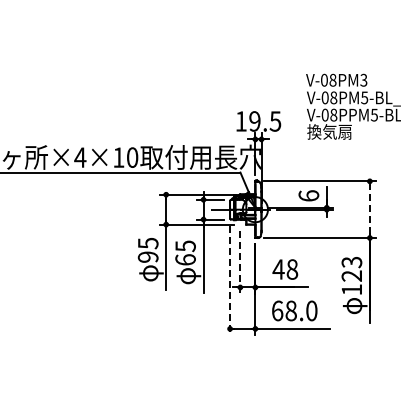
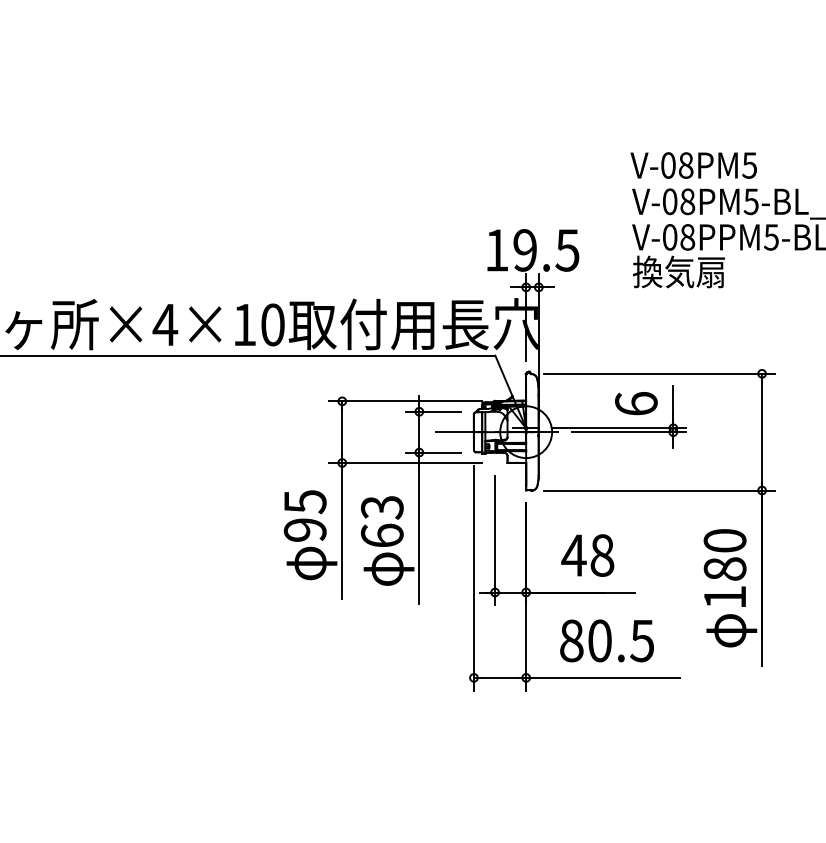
text: (363, 79) -> (748, 163), V-08PM3 -> V-08PM5
line: (369, 209) -> (761, 431), dashed -> solid
text: (185, 245) -> (382, 506), 65 -> 63
line: (240, 262) -> (495, 541), dashed -> solid
text: (351, 268) -> (724, 553), 123 -> 180
line: (230, 280) -> (474, 578), dashed -> solid
text: (294, 310) -> (606, 639), 68.0 -> 80.5

